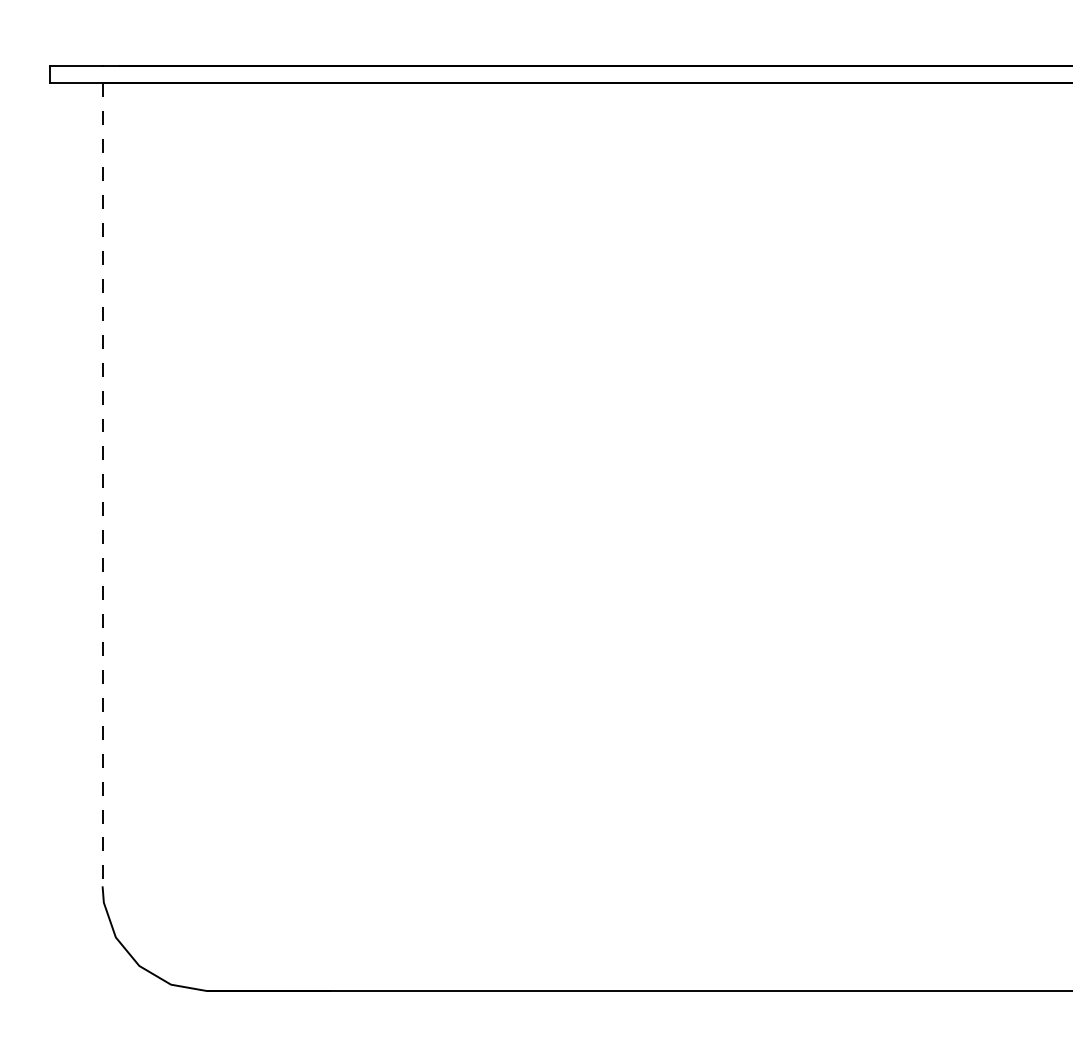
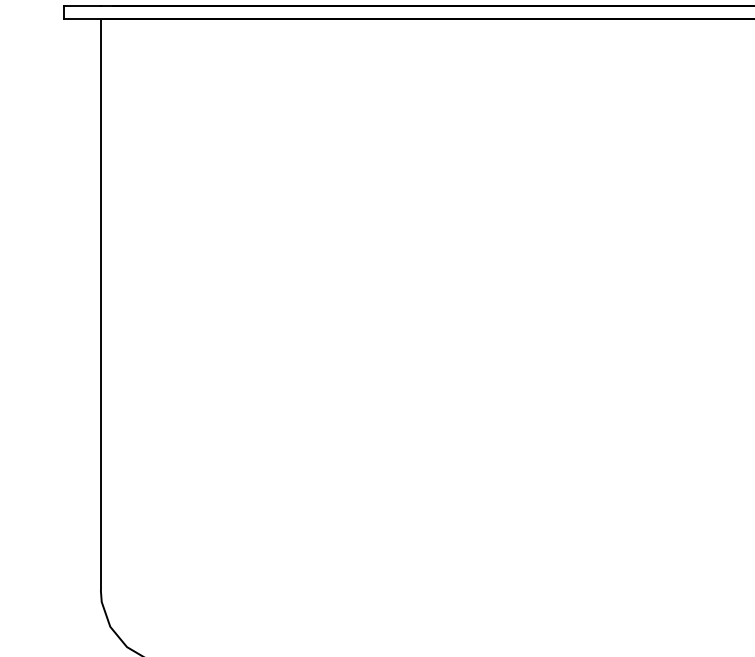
line: (102, 484) -> (100, 304), dashed -> solid

